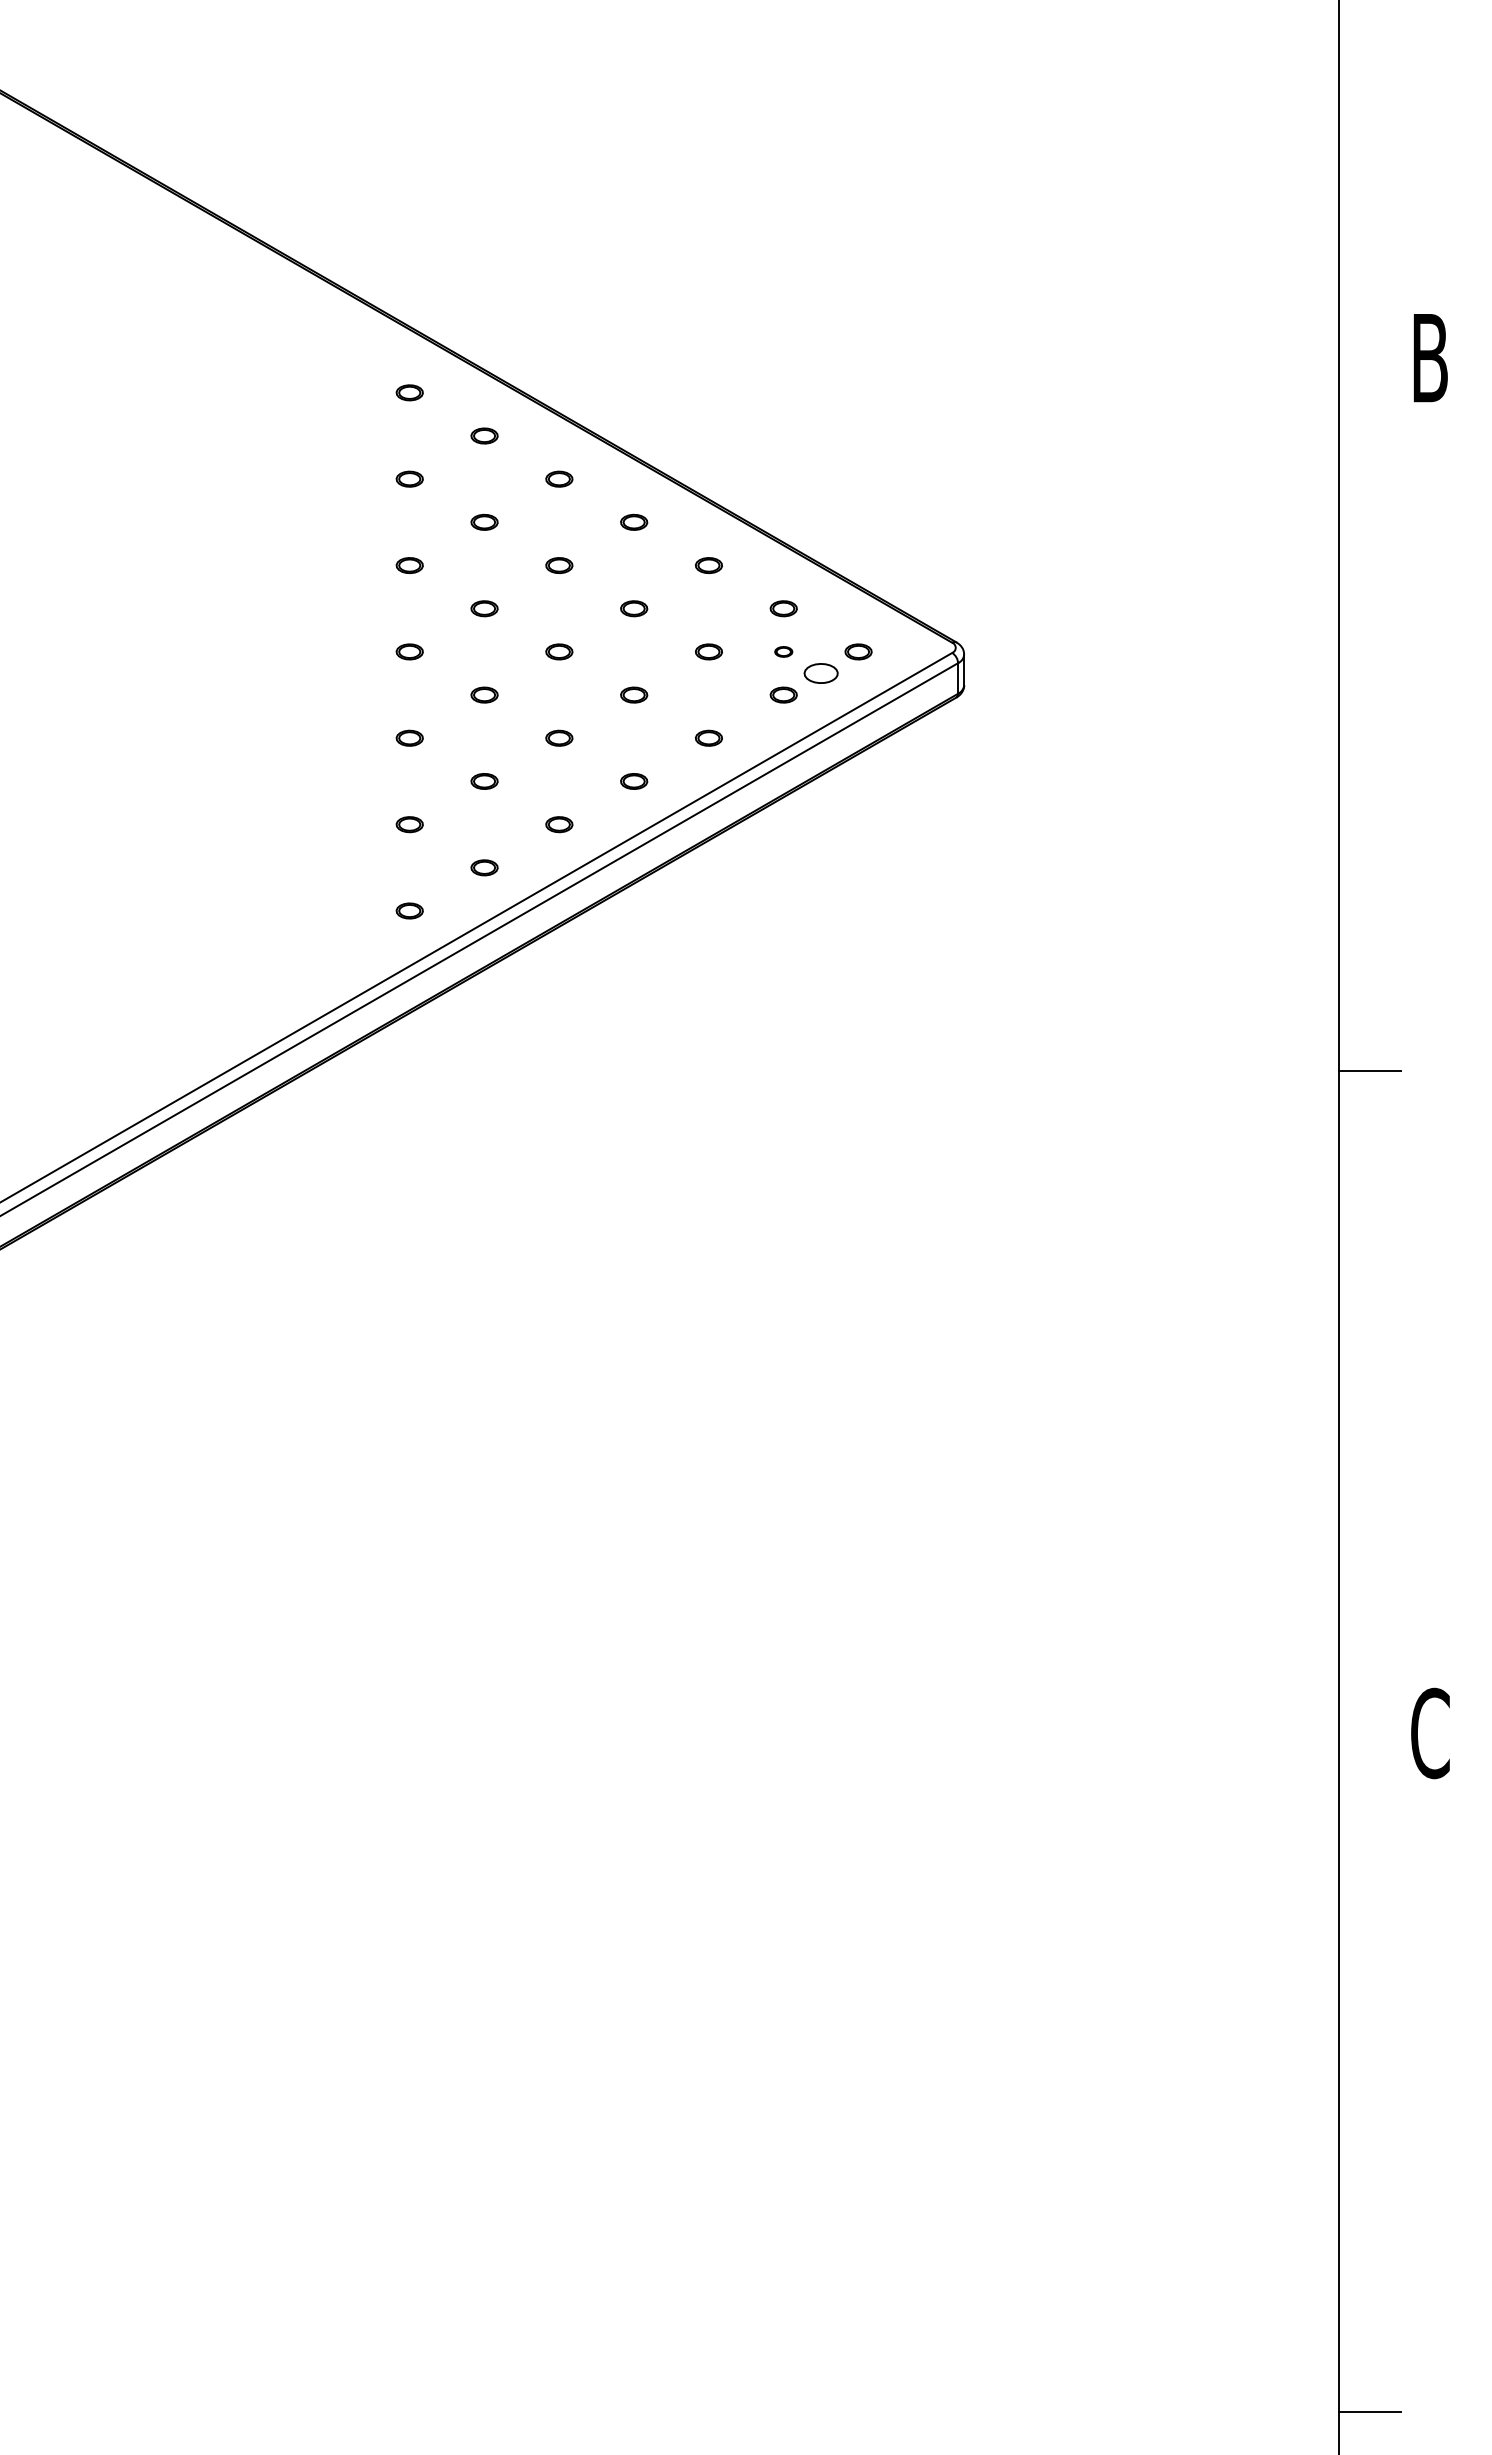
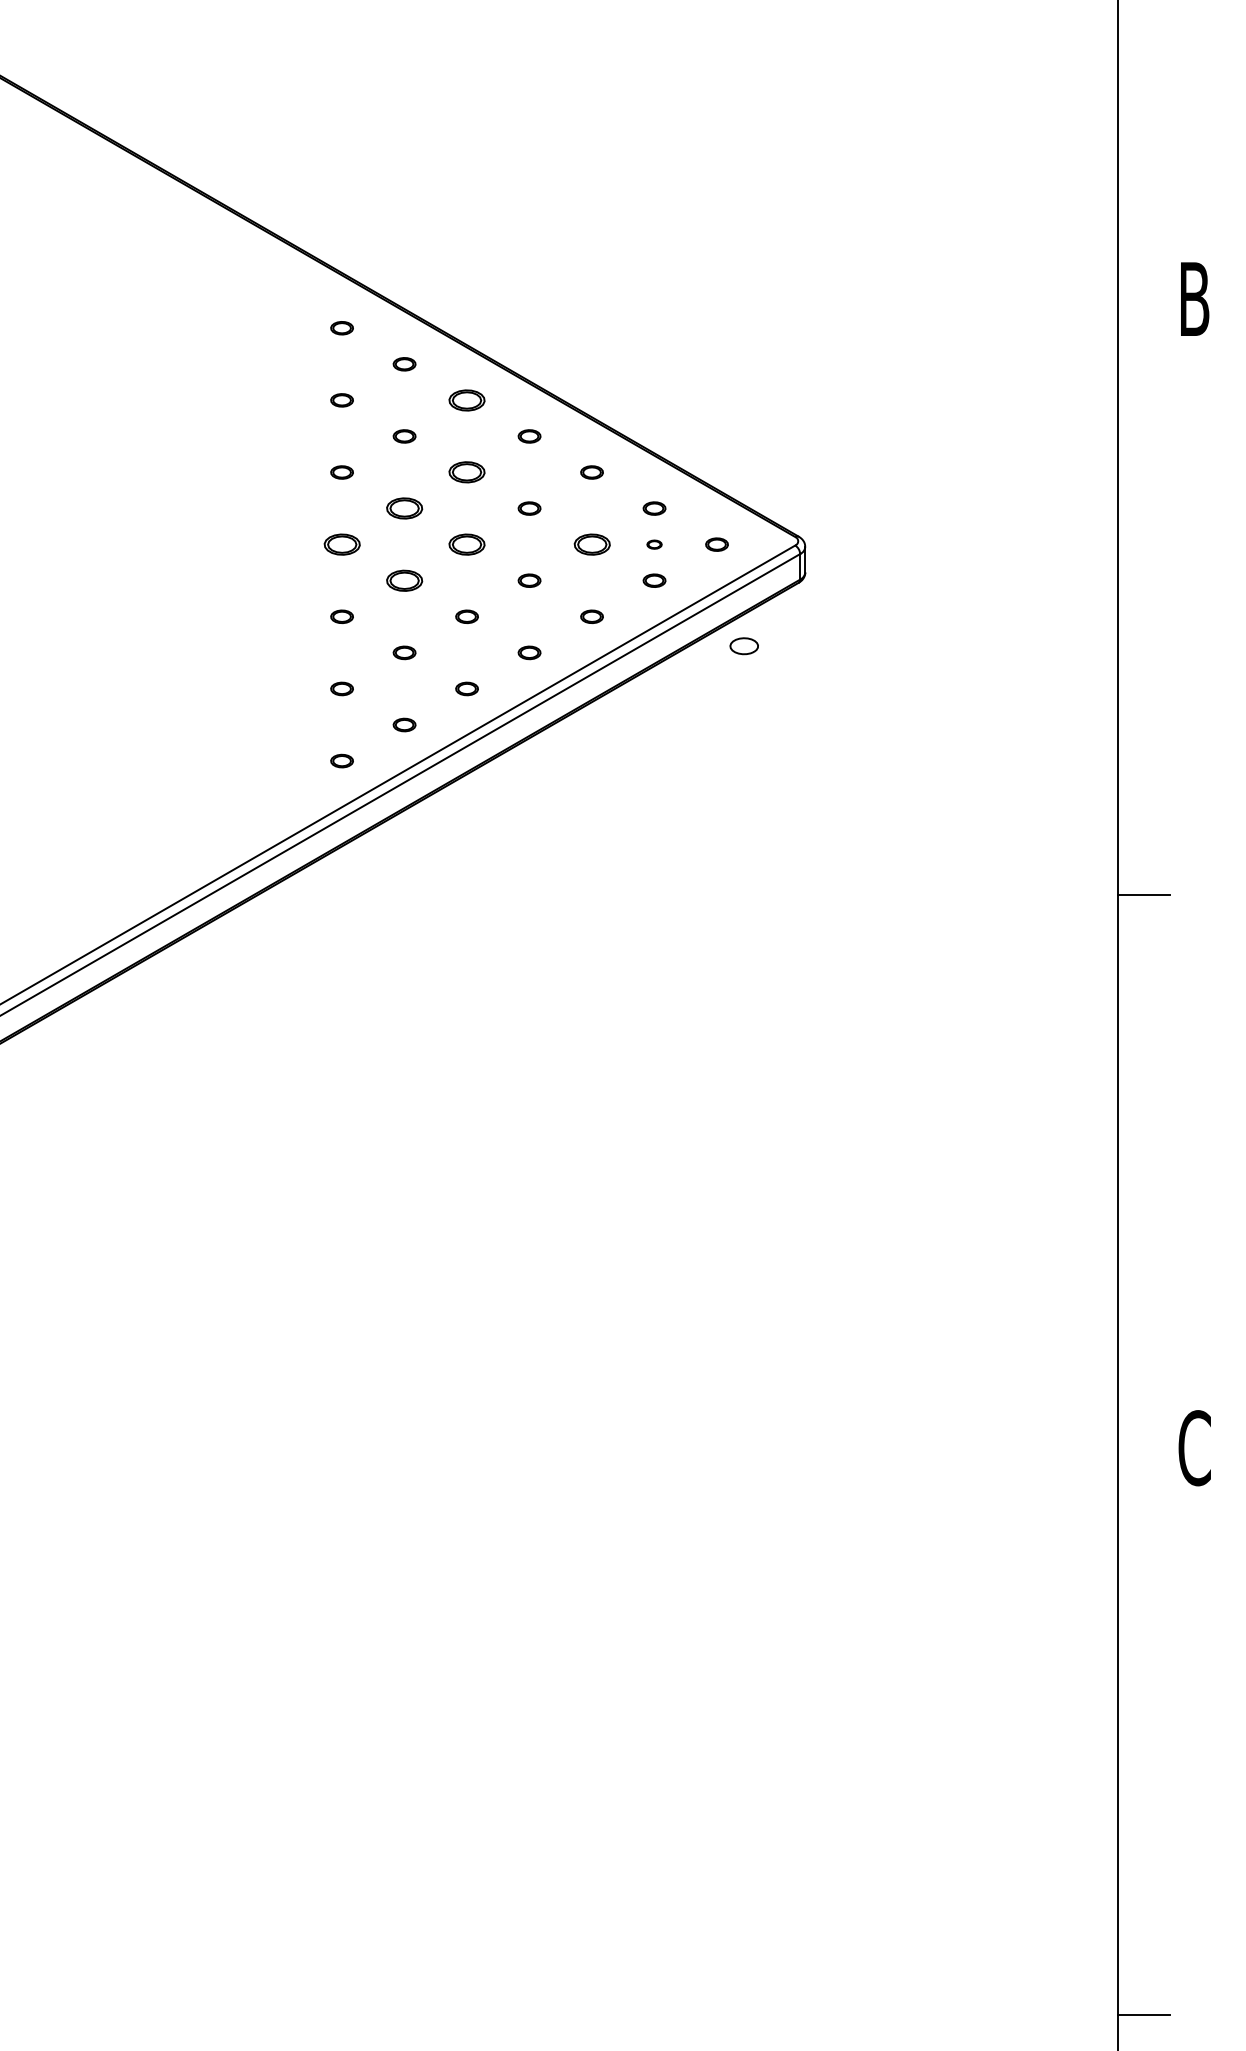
part: (559, 478) -> (467, 399), size x1.6
part: (559, 565) -> (467, 472), size x1.6
part: (484, 608) -> (404, 508), size x1.6
part: (409, 651) -> (341, 544), size x1.6
part: (559, 651) -> (467, 544), size x1.6
part: (708, 651) -> (591, 544), size x1.6
part: (820, 673) -> (743, 646), moved
part: (484, 694) -> (404, 580), size x1.6

